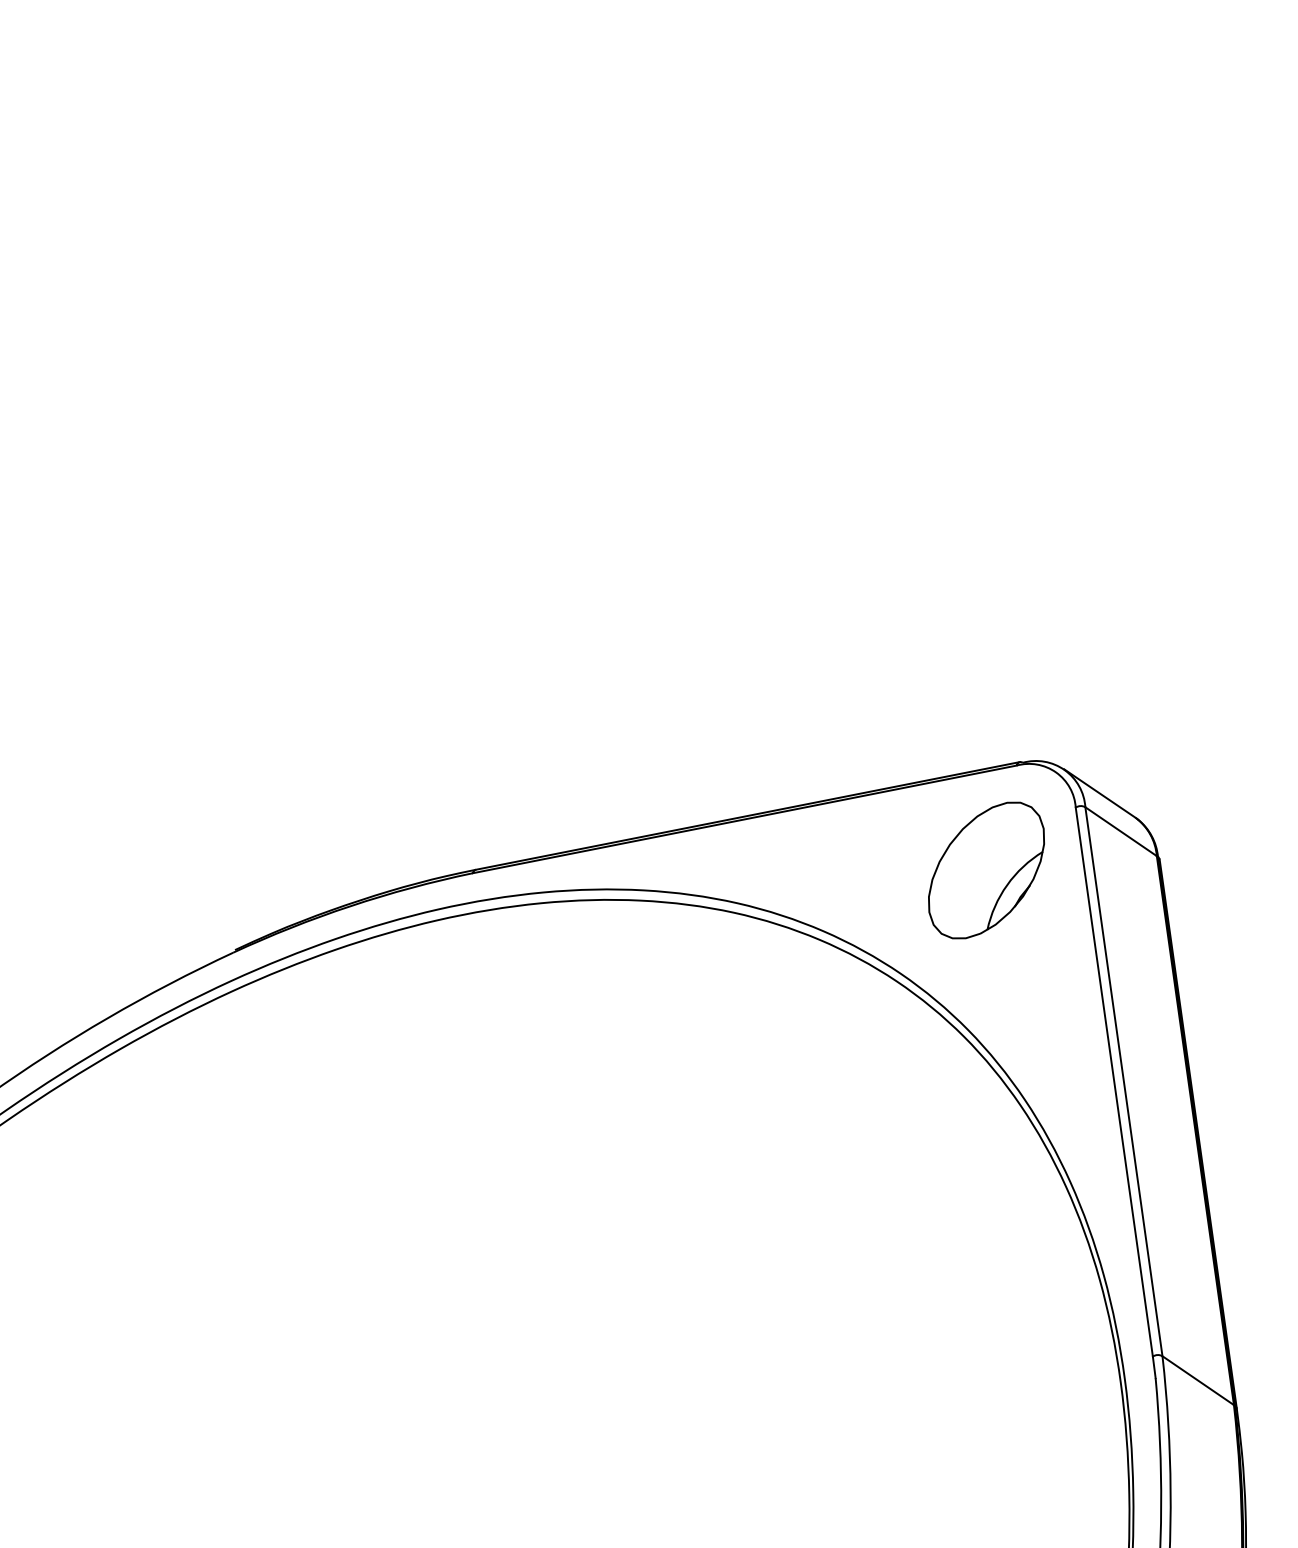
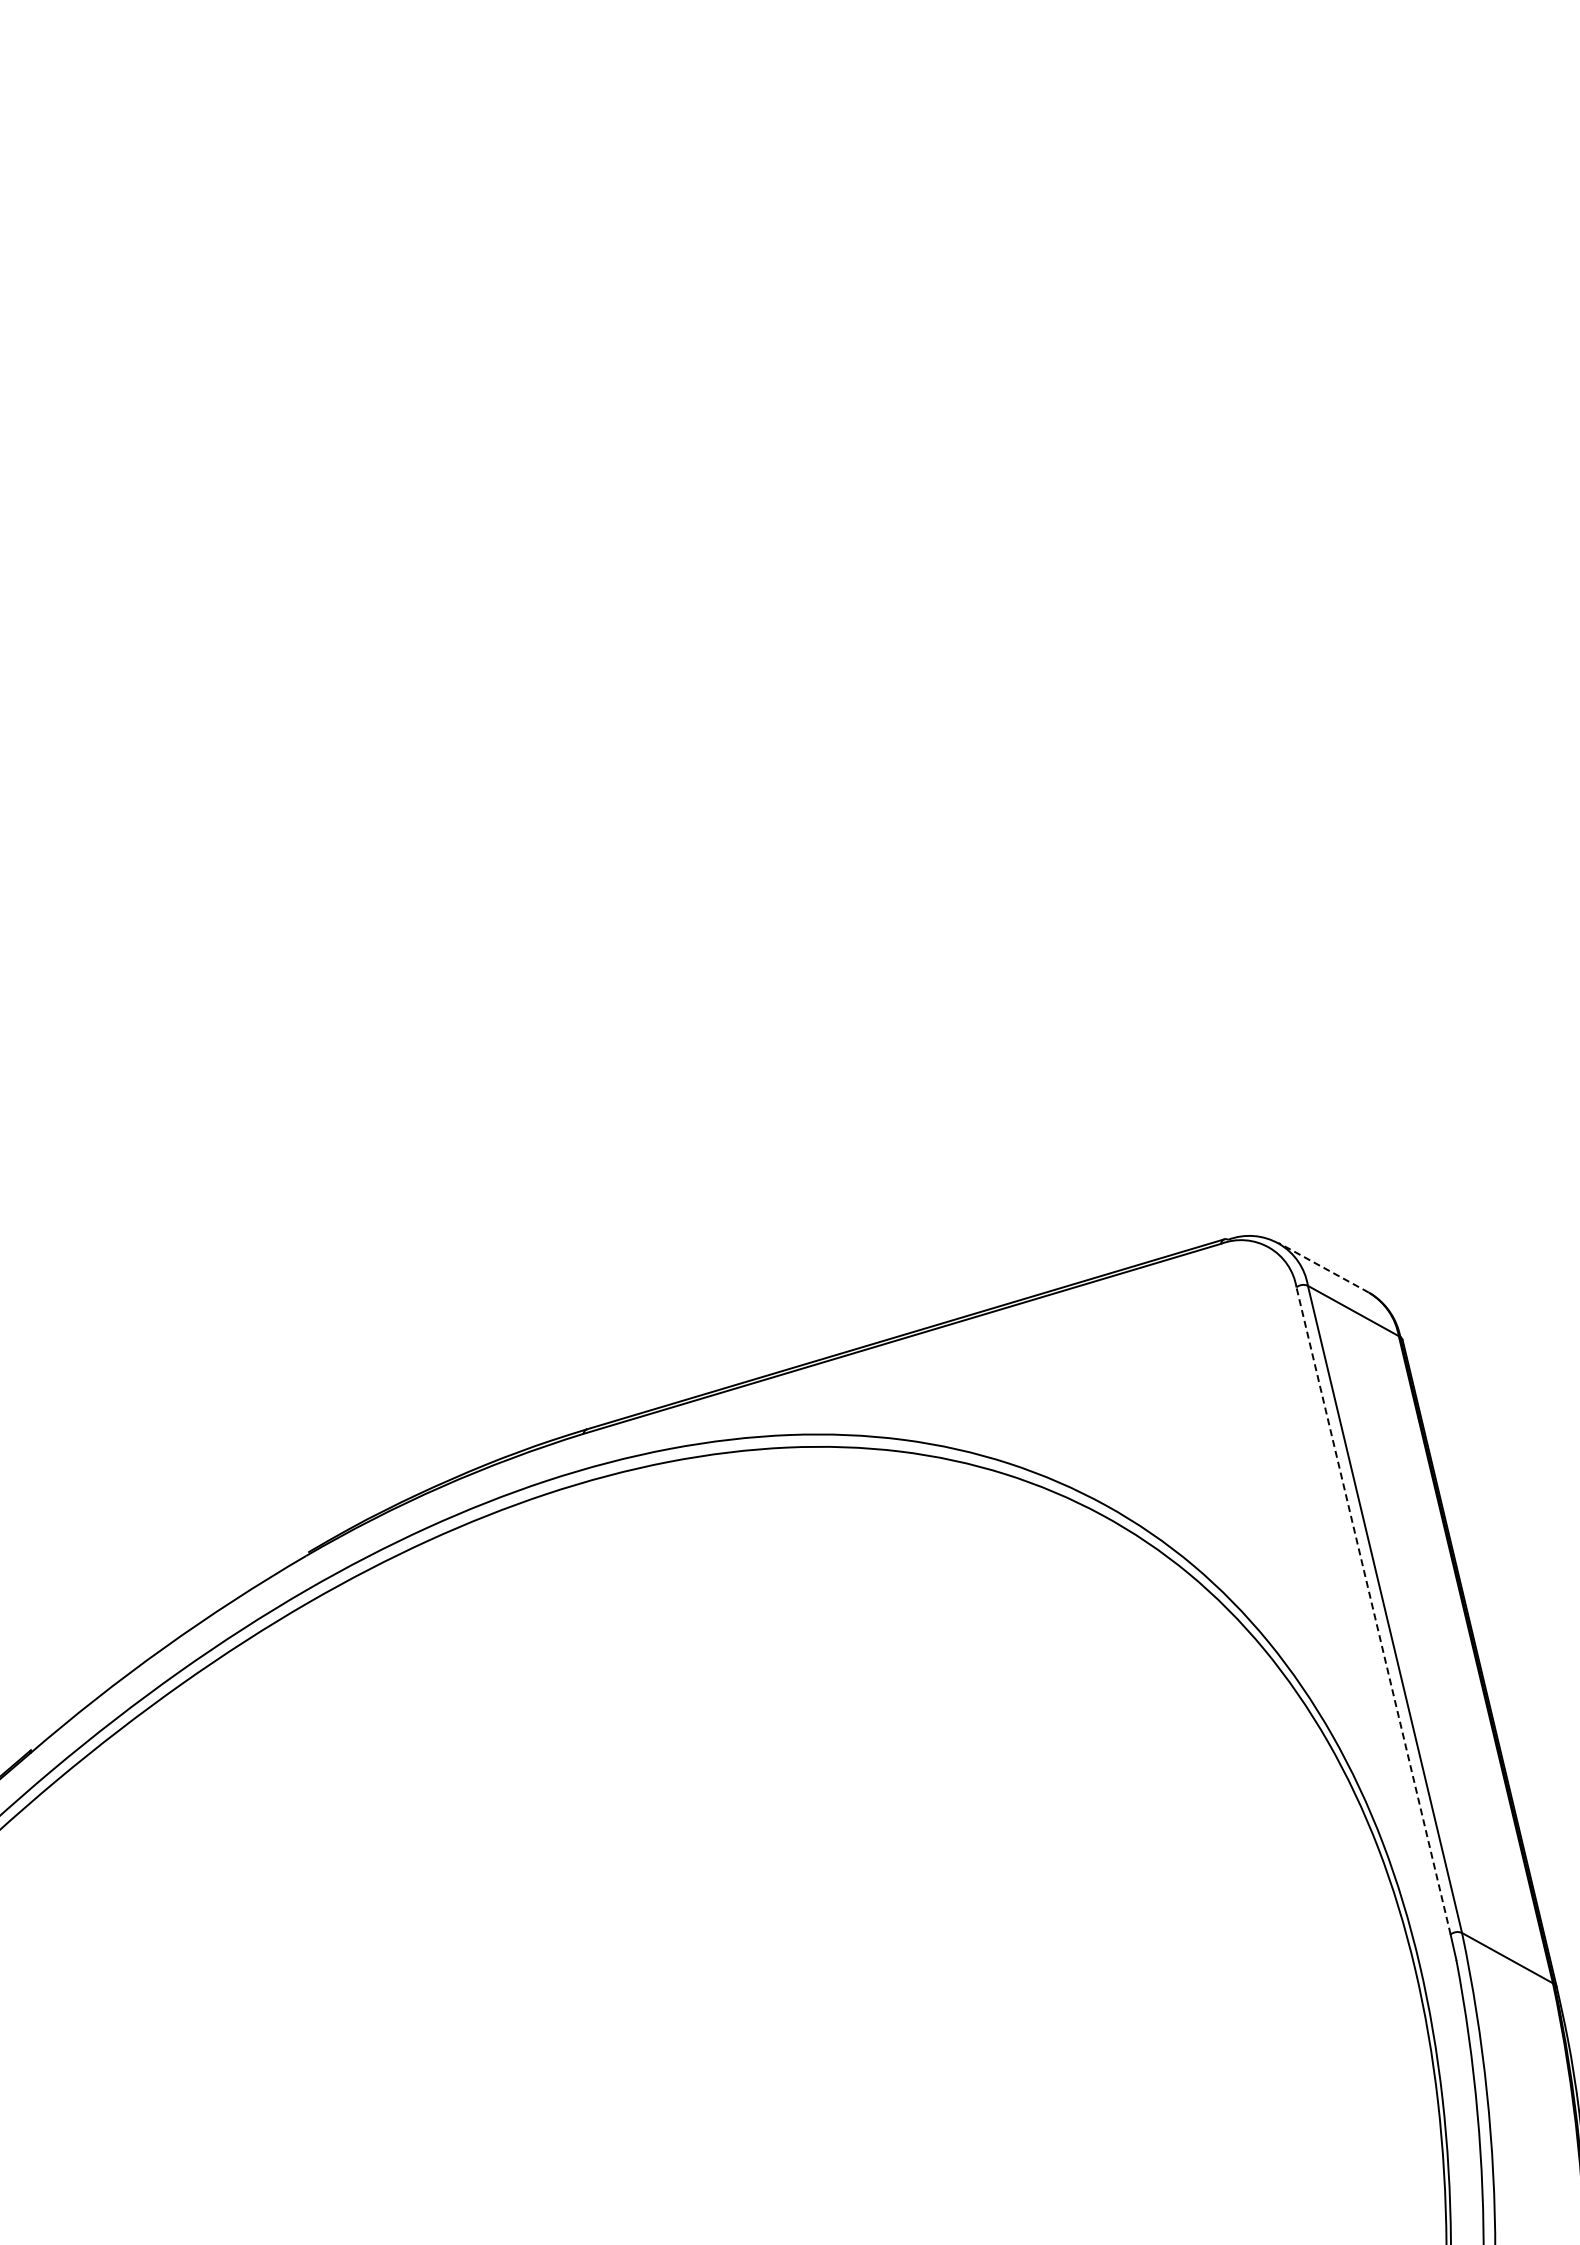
line: (1099, 793) -> (1323, 1267), solid -> dashed
part: (986, 870) -> (1196, 1372), removed
line: (1114, 1081) -> (1373, 1610), solid -> dashed

